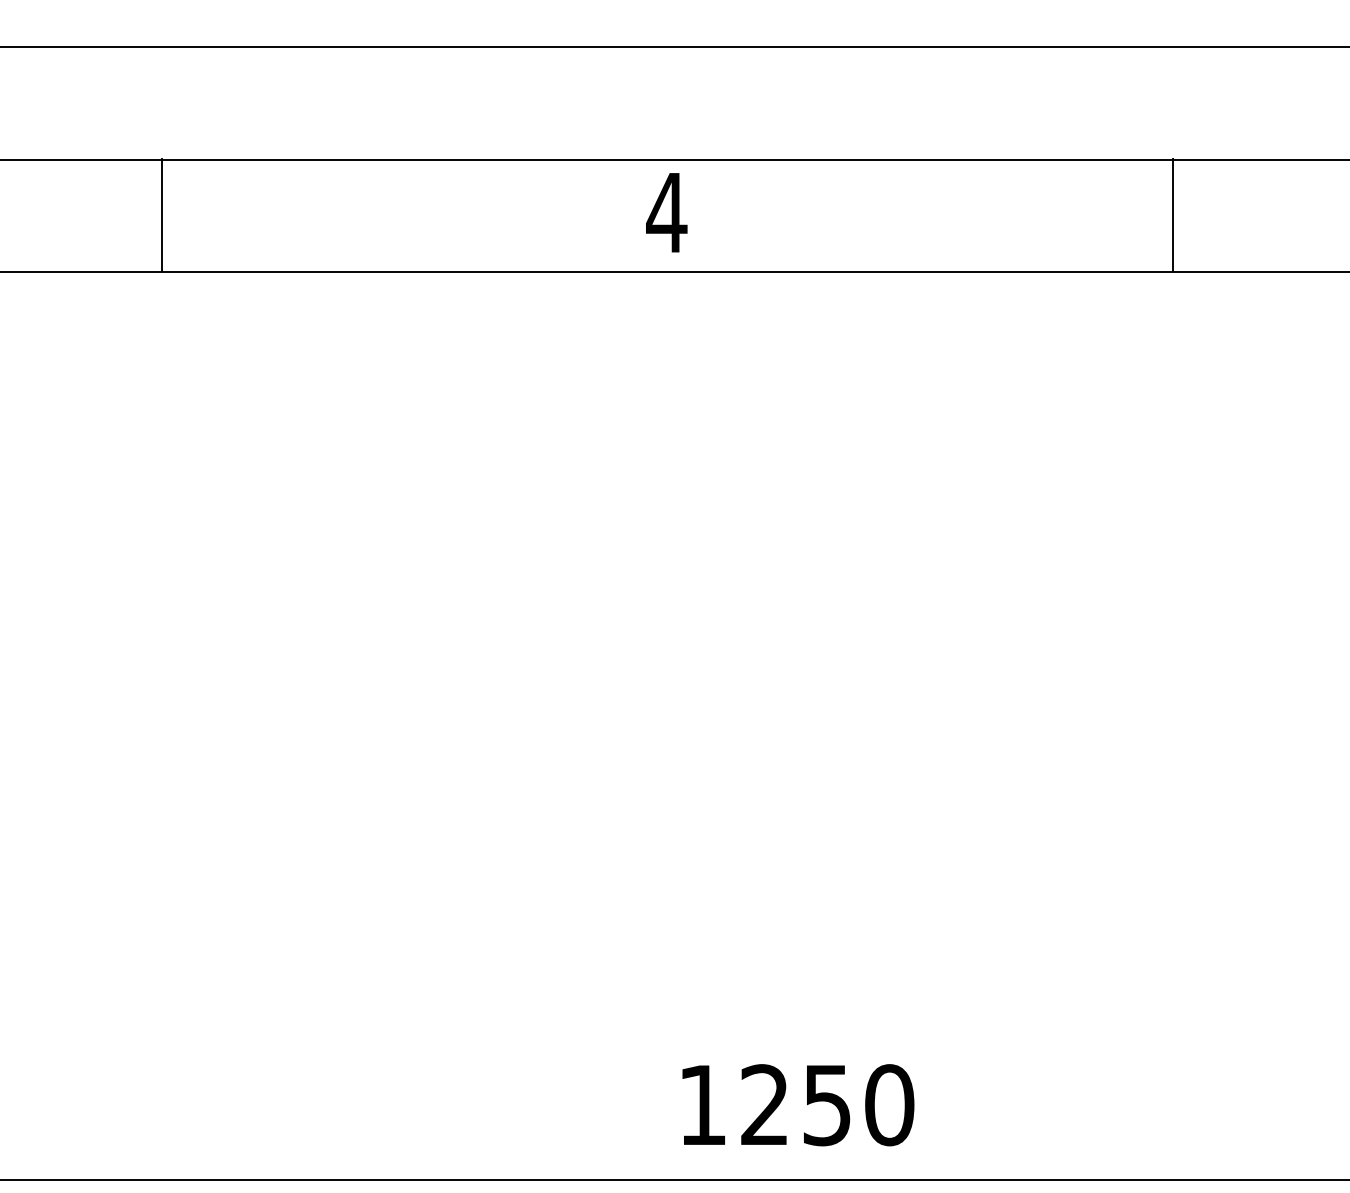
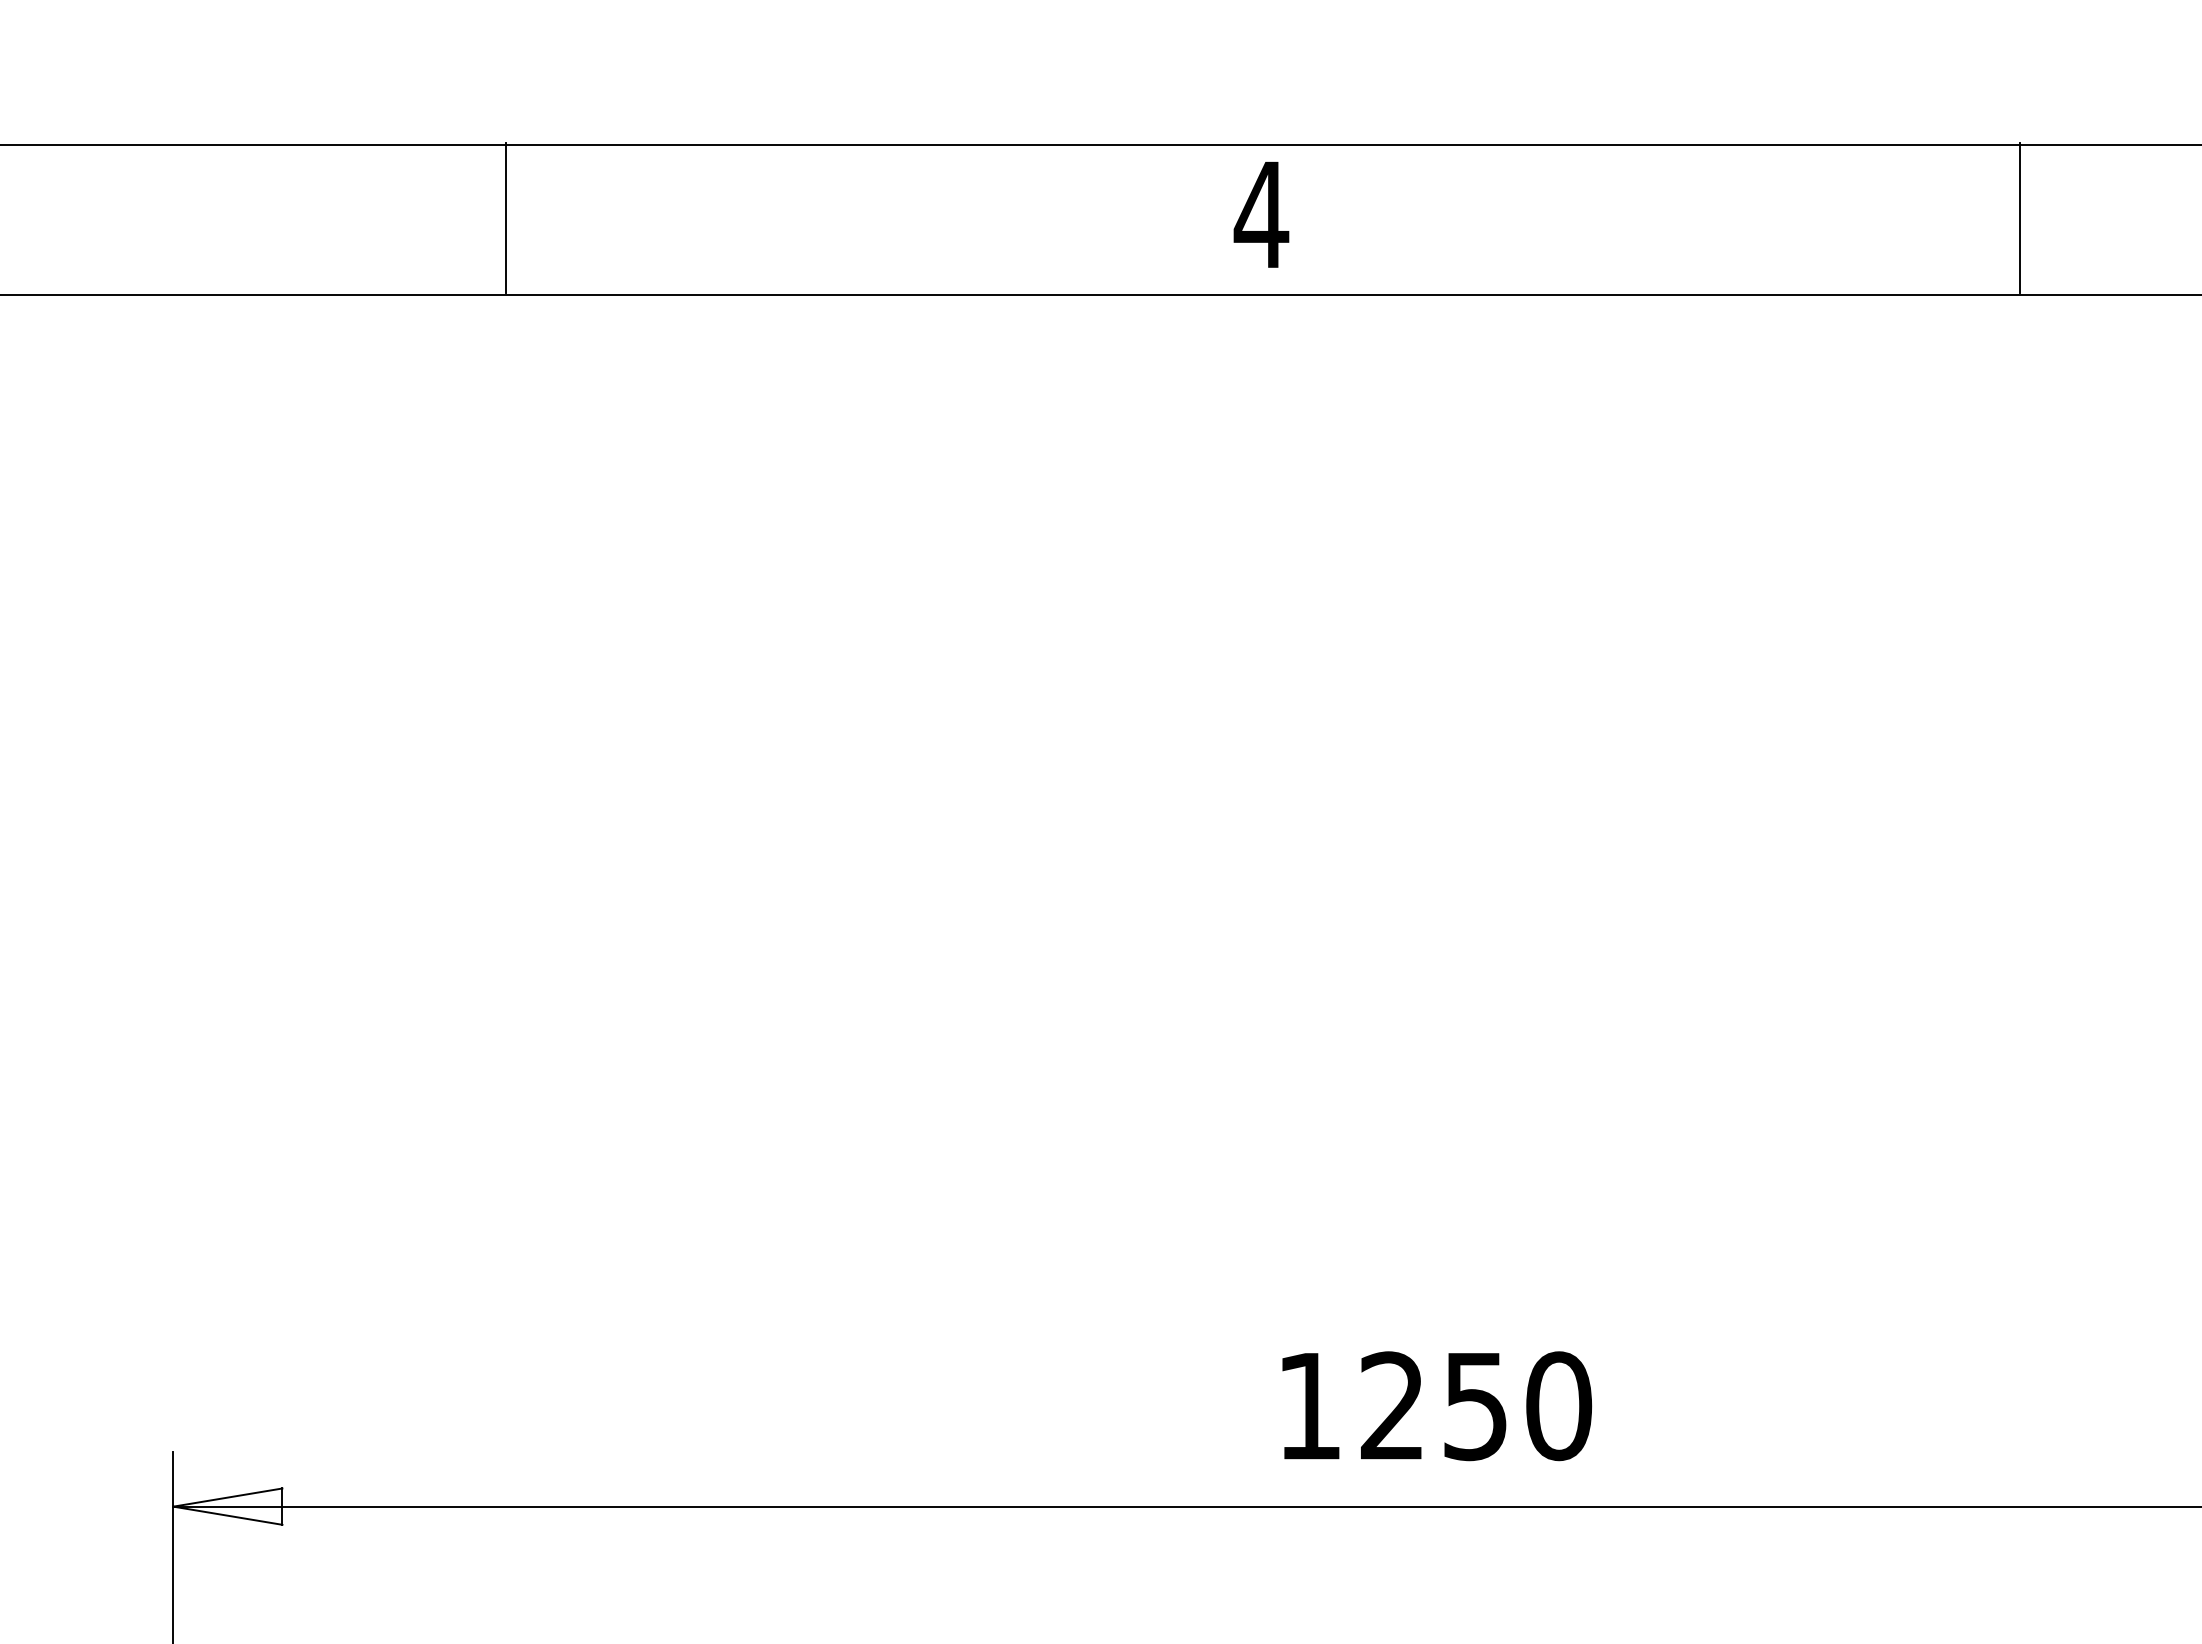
line: (161, 215) -> (506, 218), moved
line: (1172, 215) -> (2019, 218), moved

